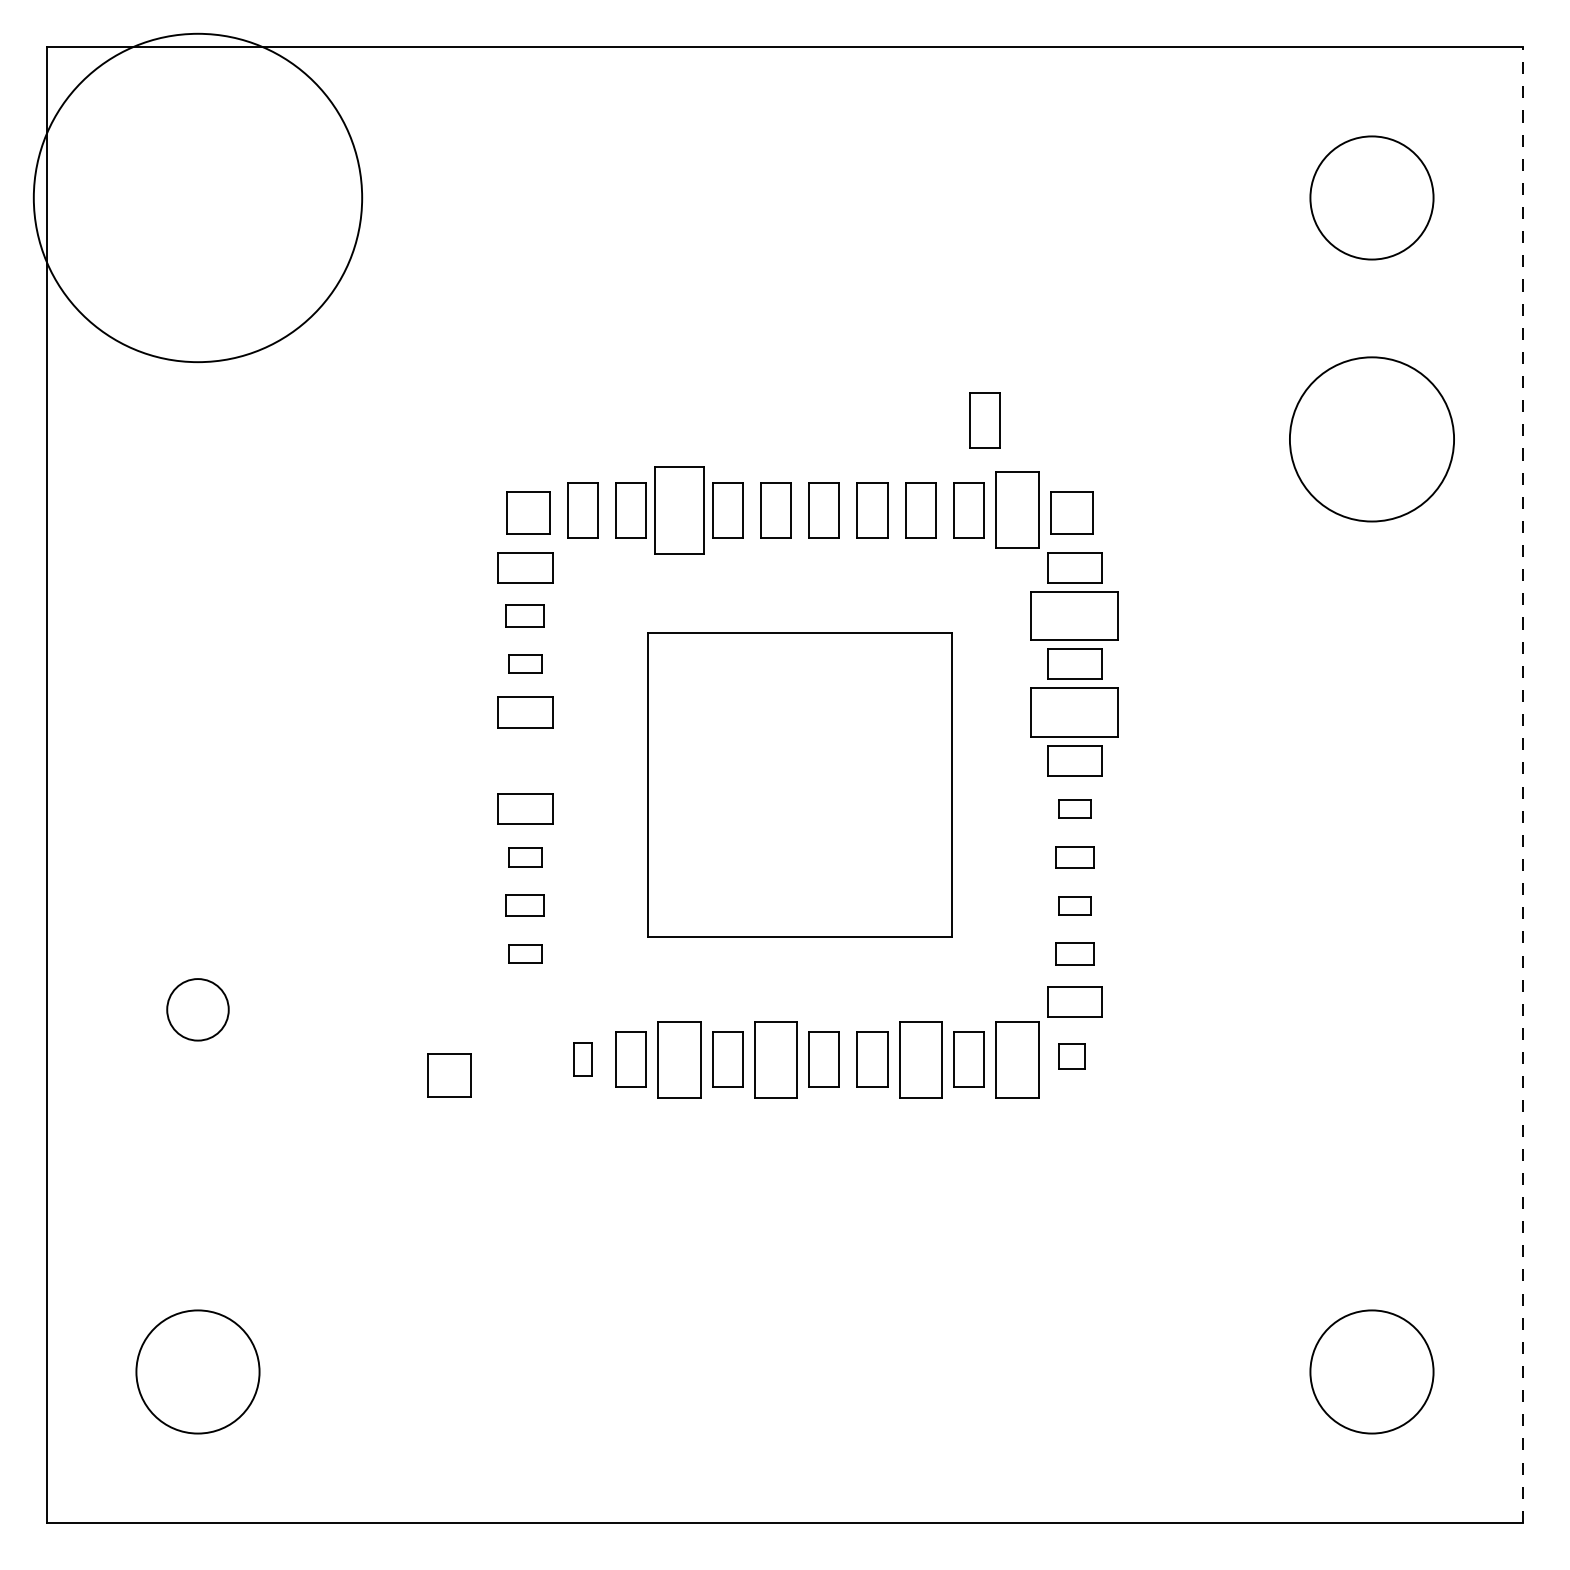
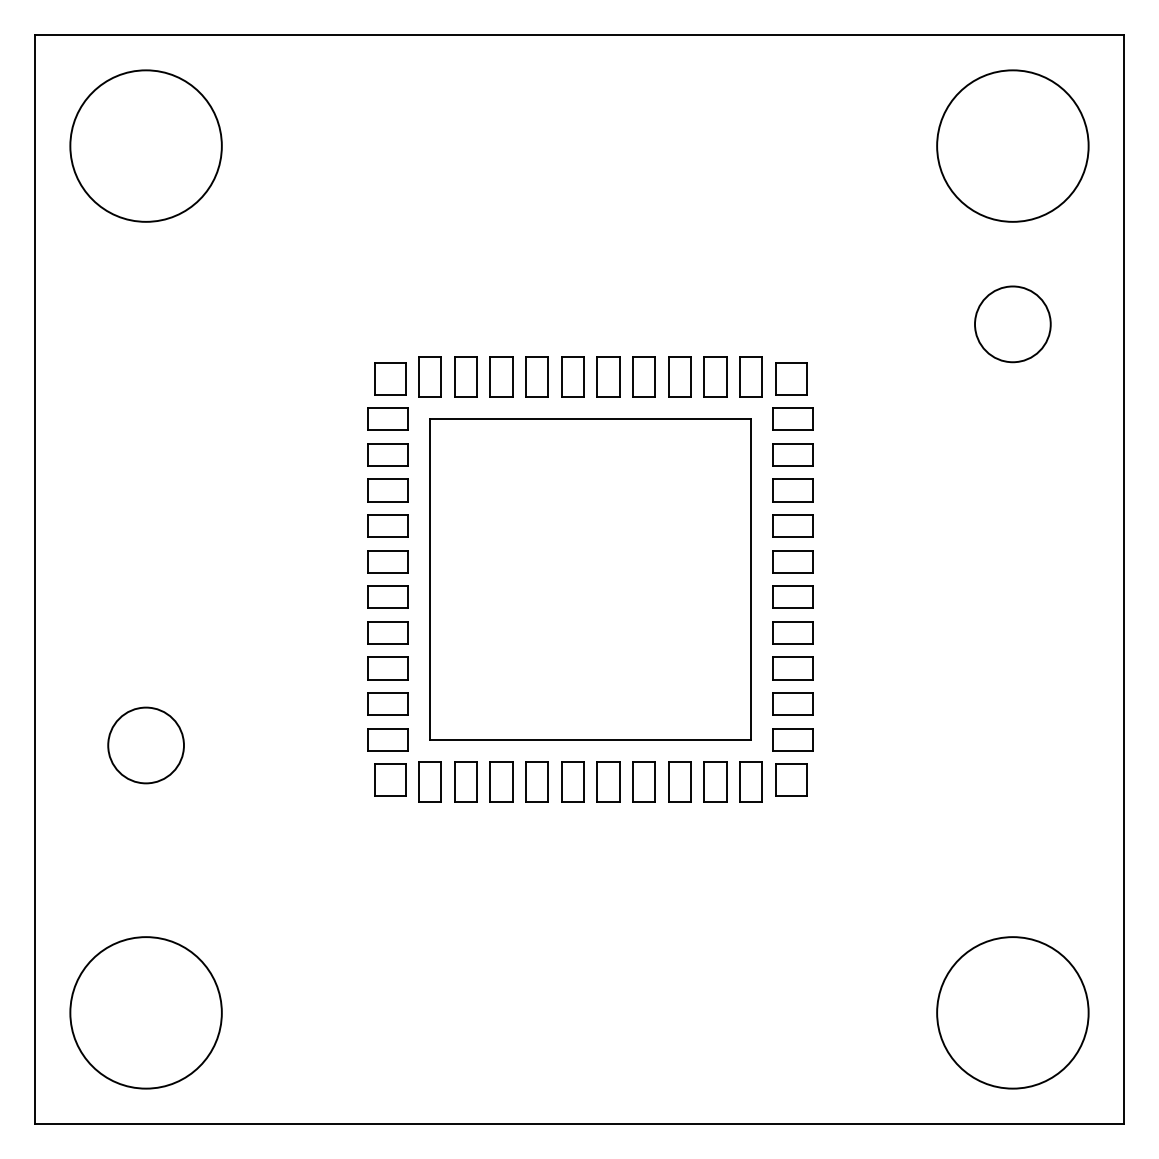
circle: (197, 197) -> (145, 145), size x0.62
circle: (1371, 197) -> (1012, 145), size x1.67
part: (984, 420) -> (726, 310), removed
circle: (1371, 439) -> (1012, 324), size x0.62
part: (678, 510) -> (500, 376), size x0.62
part: (1016, 510) -> (750, 376), size x0.71
part: (525, 615) -> (387, 454), size x1.43
part: (1074, 615) -> (793, 454), size x0.62
part: (525, 663) -> (387, 489), size x1.67
part: (1074, 712) -> (793, 525), size x0.62
part: (525, 760) -> (387, 561), added
part: (799, 784) -> (590, 579), size x1.43
line: (1522, 785) -> (1123, 579), dashed -> solid
part: (1074, 808) -> (793, 596), size x1.67
part: (525, 857) -> (387, 633), size x1.67
part: (1074, 857) -> (793, 633), size x1.43
part: (525, 905) -> (387, 668), size x1.43
part: (1074, 905) -> (793, 668), size x1.67
part: (525, 953) -> (387, 703), size x1.67
part: (1074, 953) -> (793, 703), size x1.43
part: (525, 1001) -> (387, 739), added
circle: (197, 1009) -> (145, 745), size x1.67
part: (1071, 1056) -> (791, 779), size x1.67
part: (582, 1059) -> (429, 782), size x1.67
part: (678, 1059) -> (500, 782), size x0.71
part: (775, 1059) -> (572, 782), size x0.71
part: (920, 1059) -> (679, 782), size x0.71
part: (1016, 1059) -> (750, 782), size x0.71
part: (449, 1075) -> (390, 779), moved
circle: (197, 1371) -> (145, 1012), size x1.67
circle: (1371, 1371) -> (1012, 1012), size x1.67

